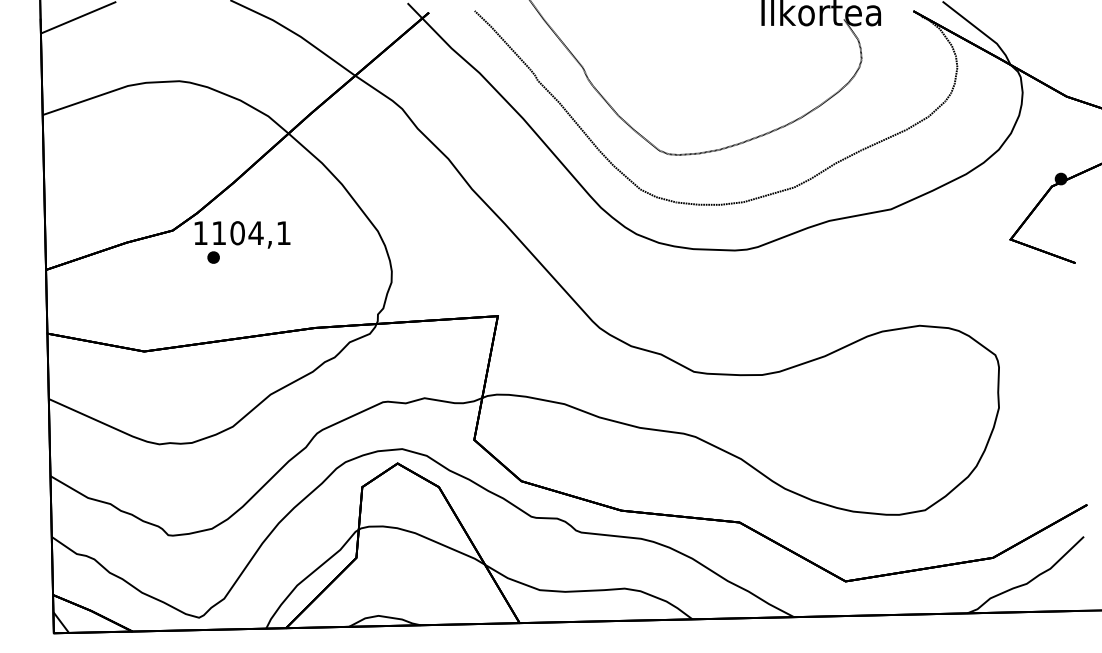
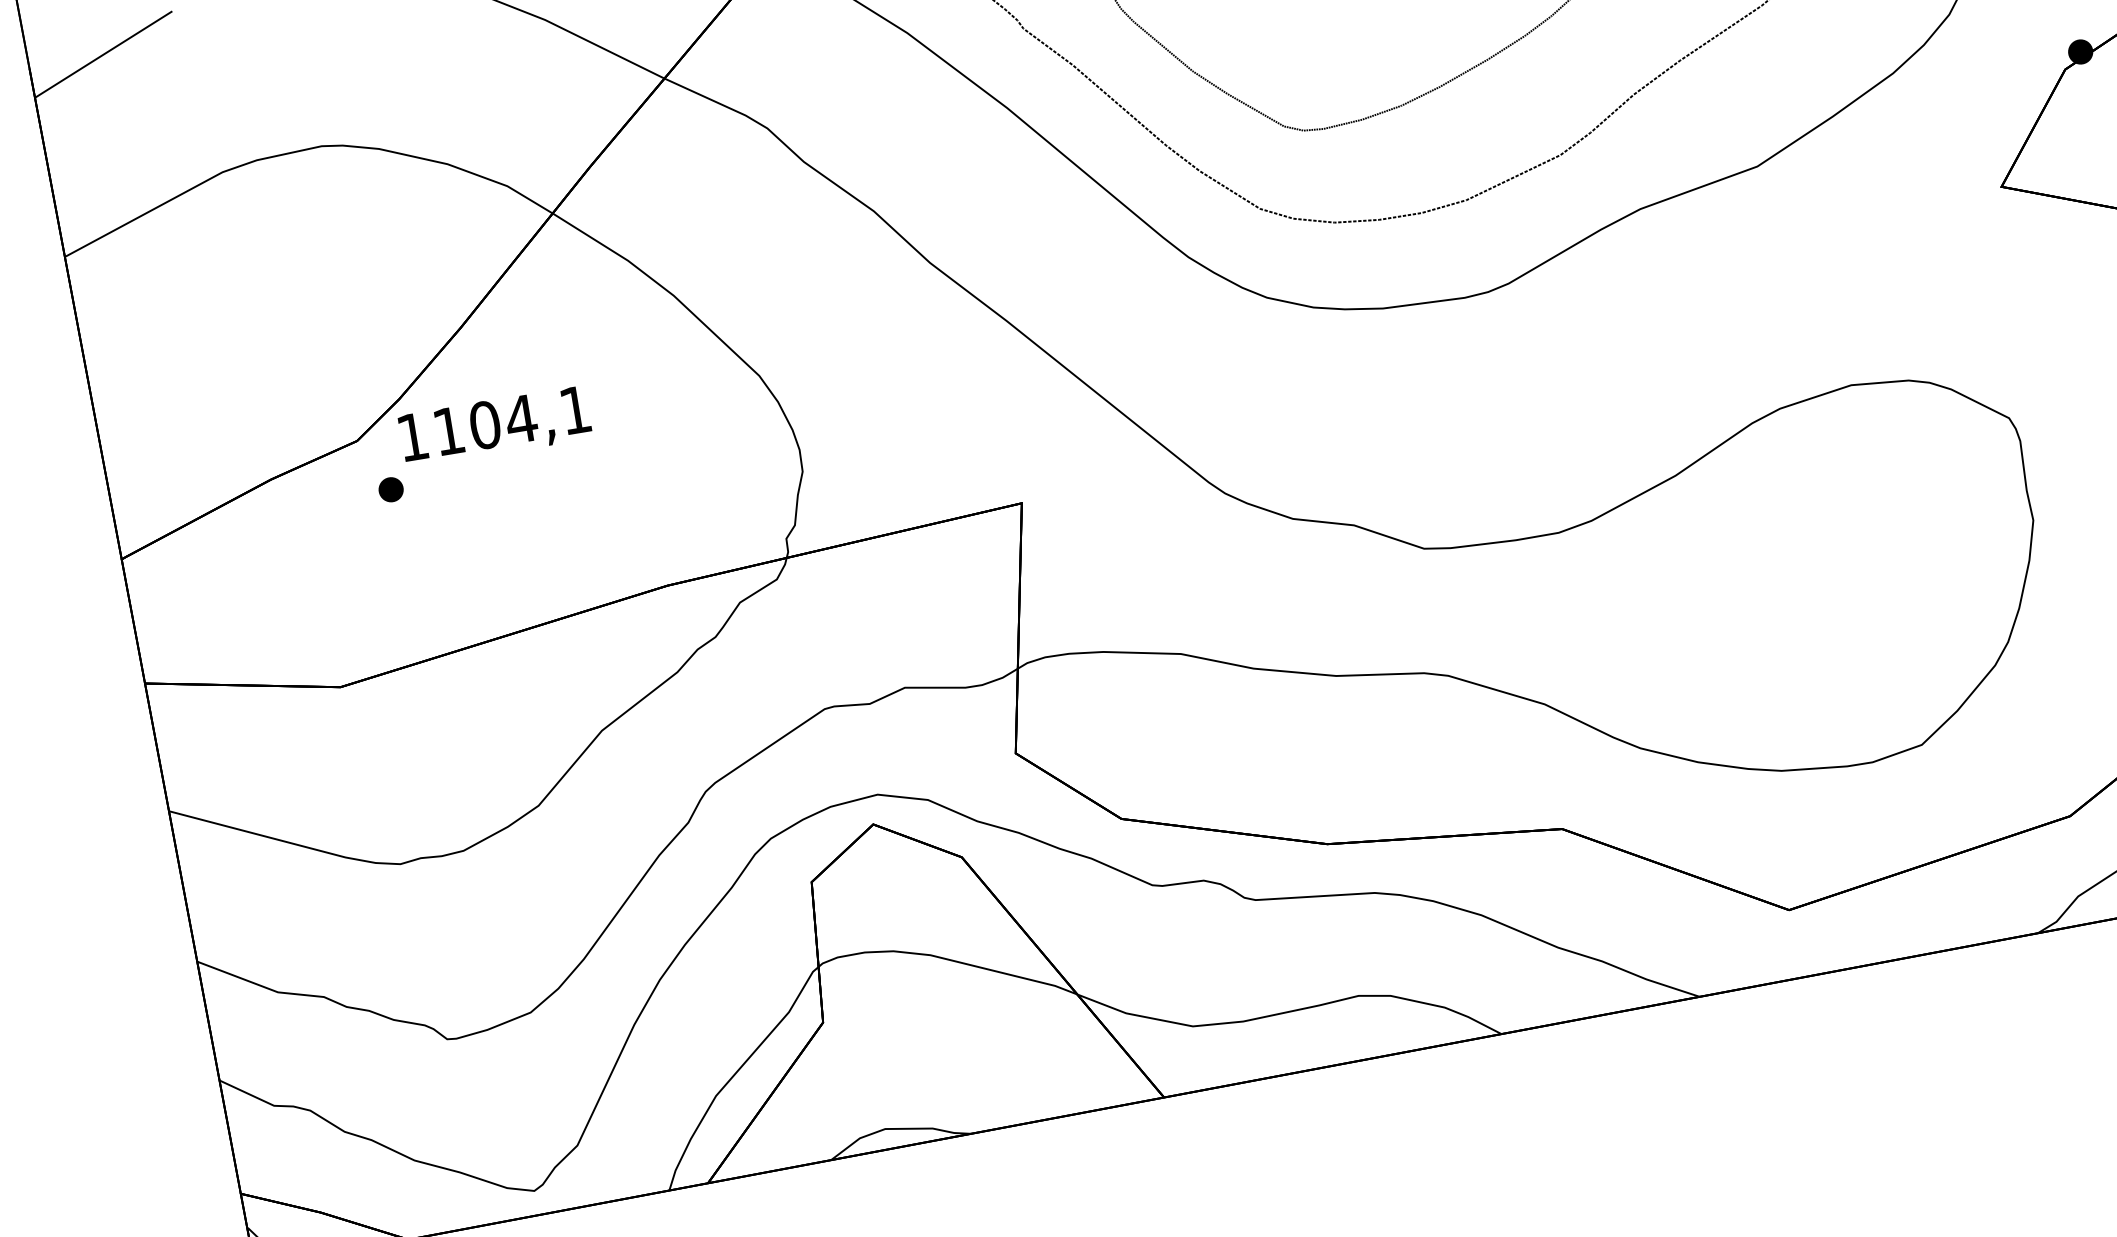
part: (213, 257) -> (390, 489), moved

